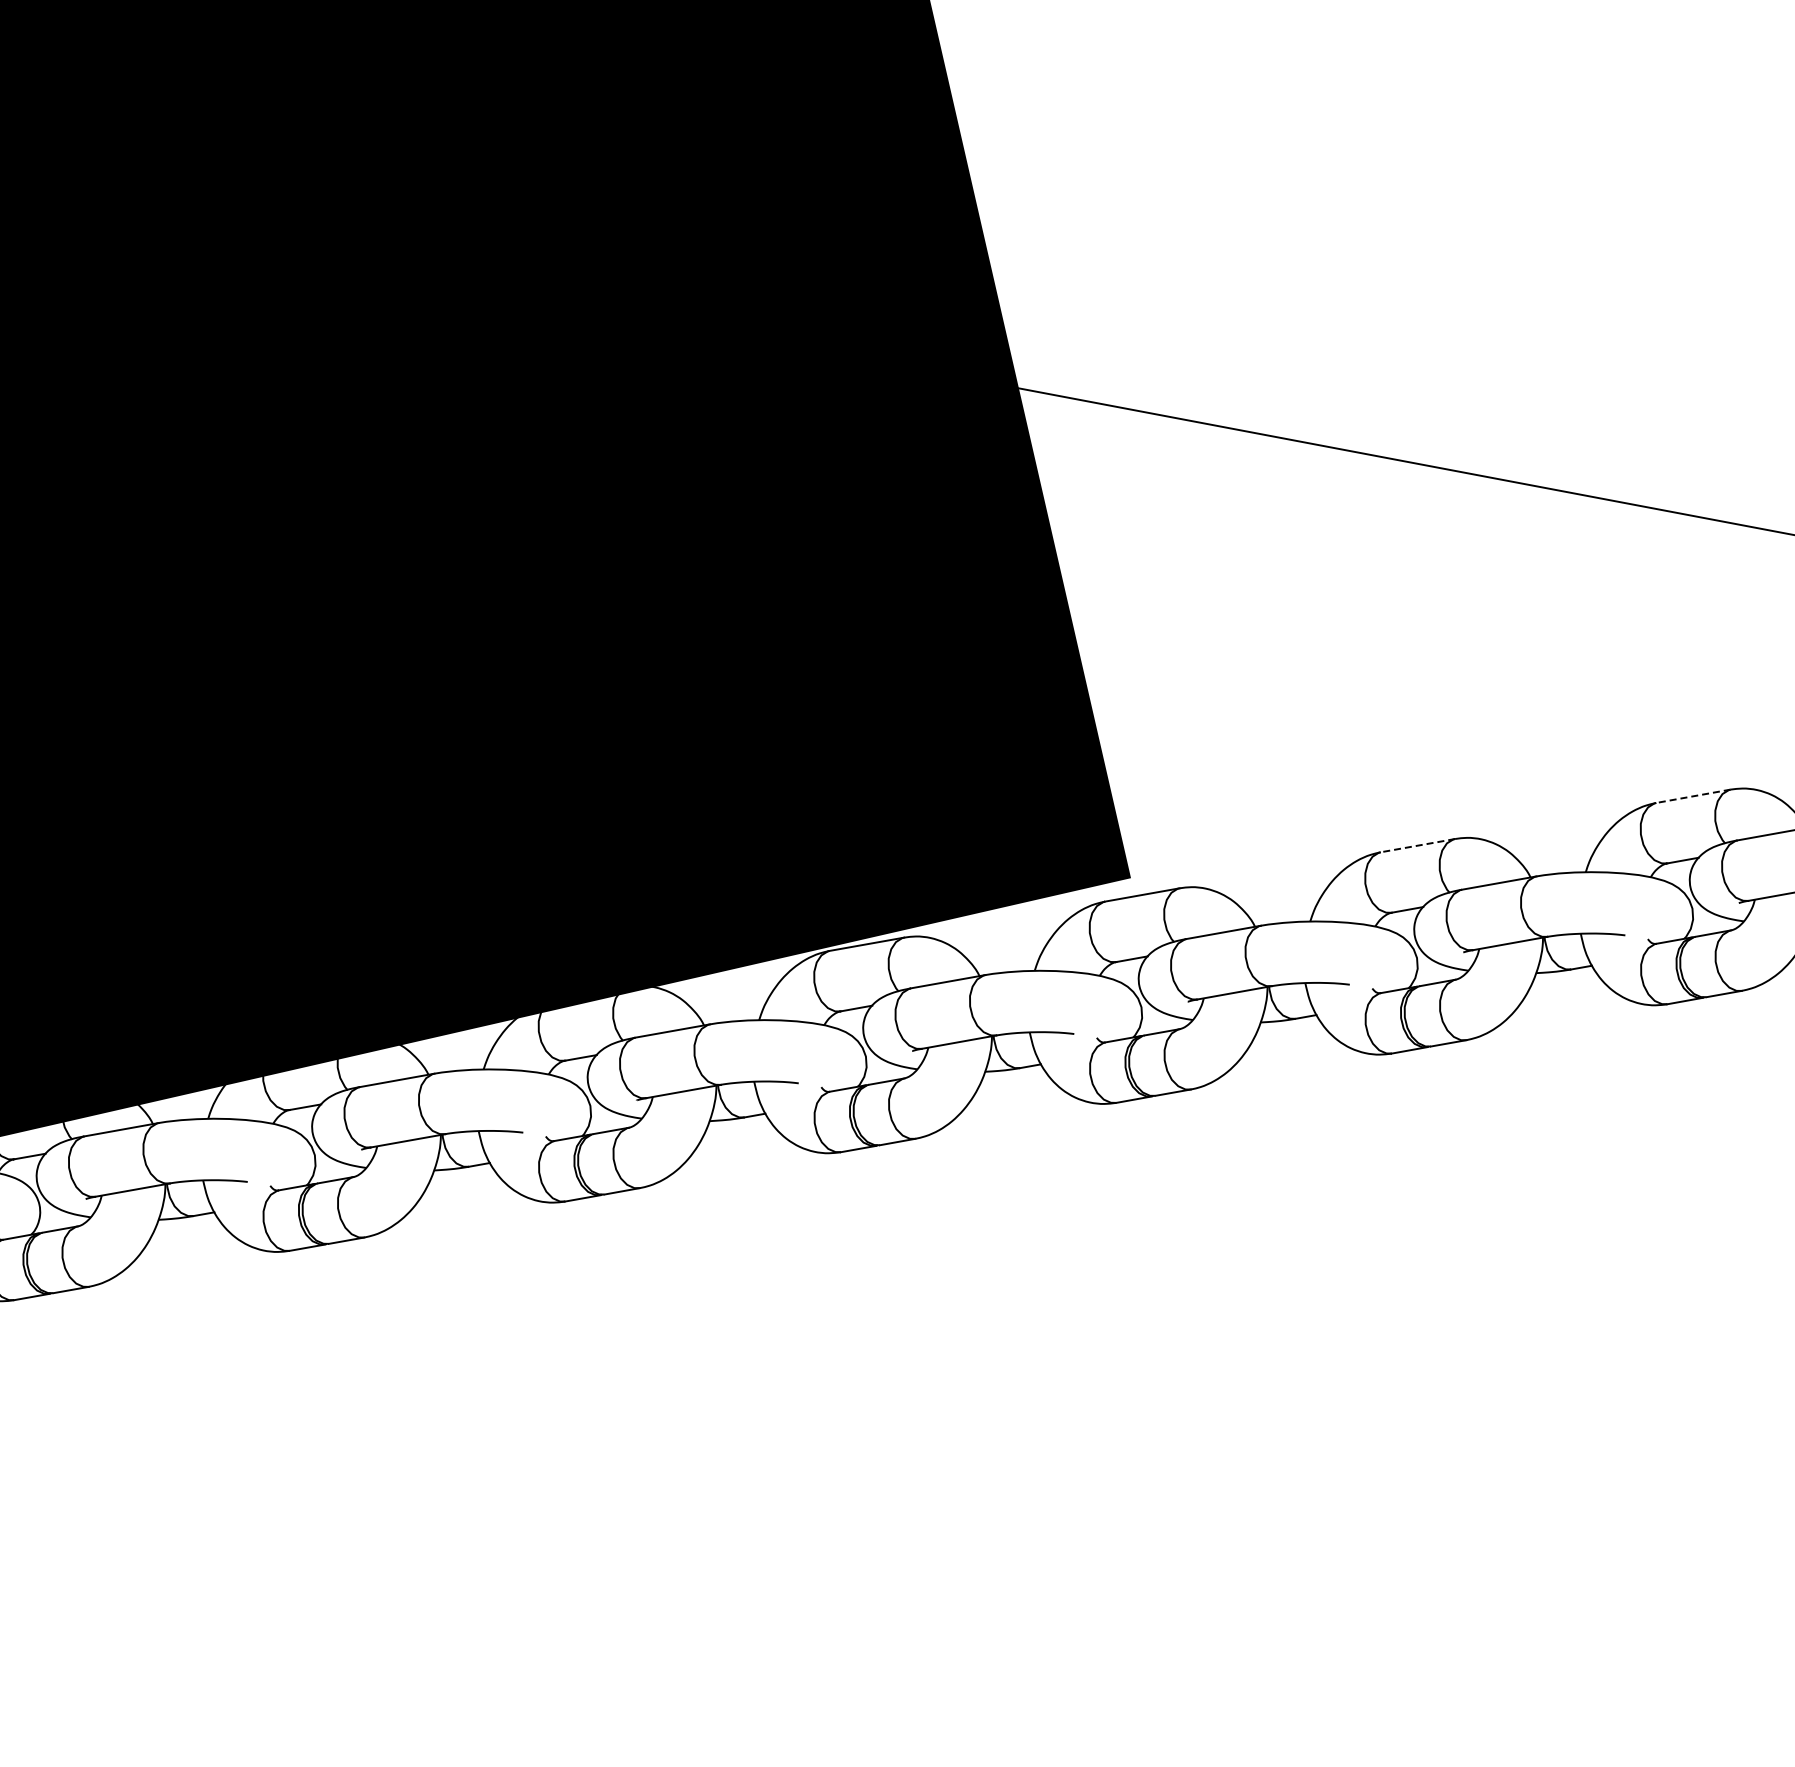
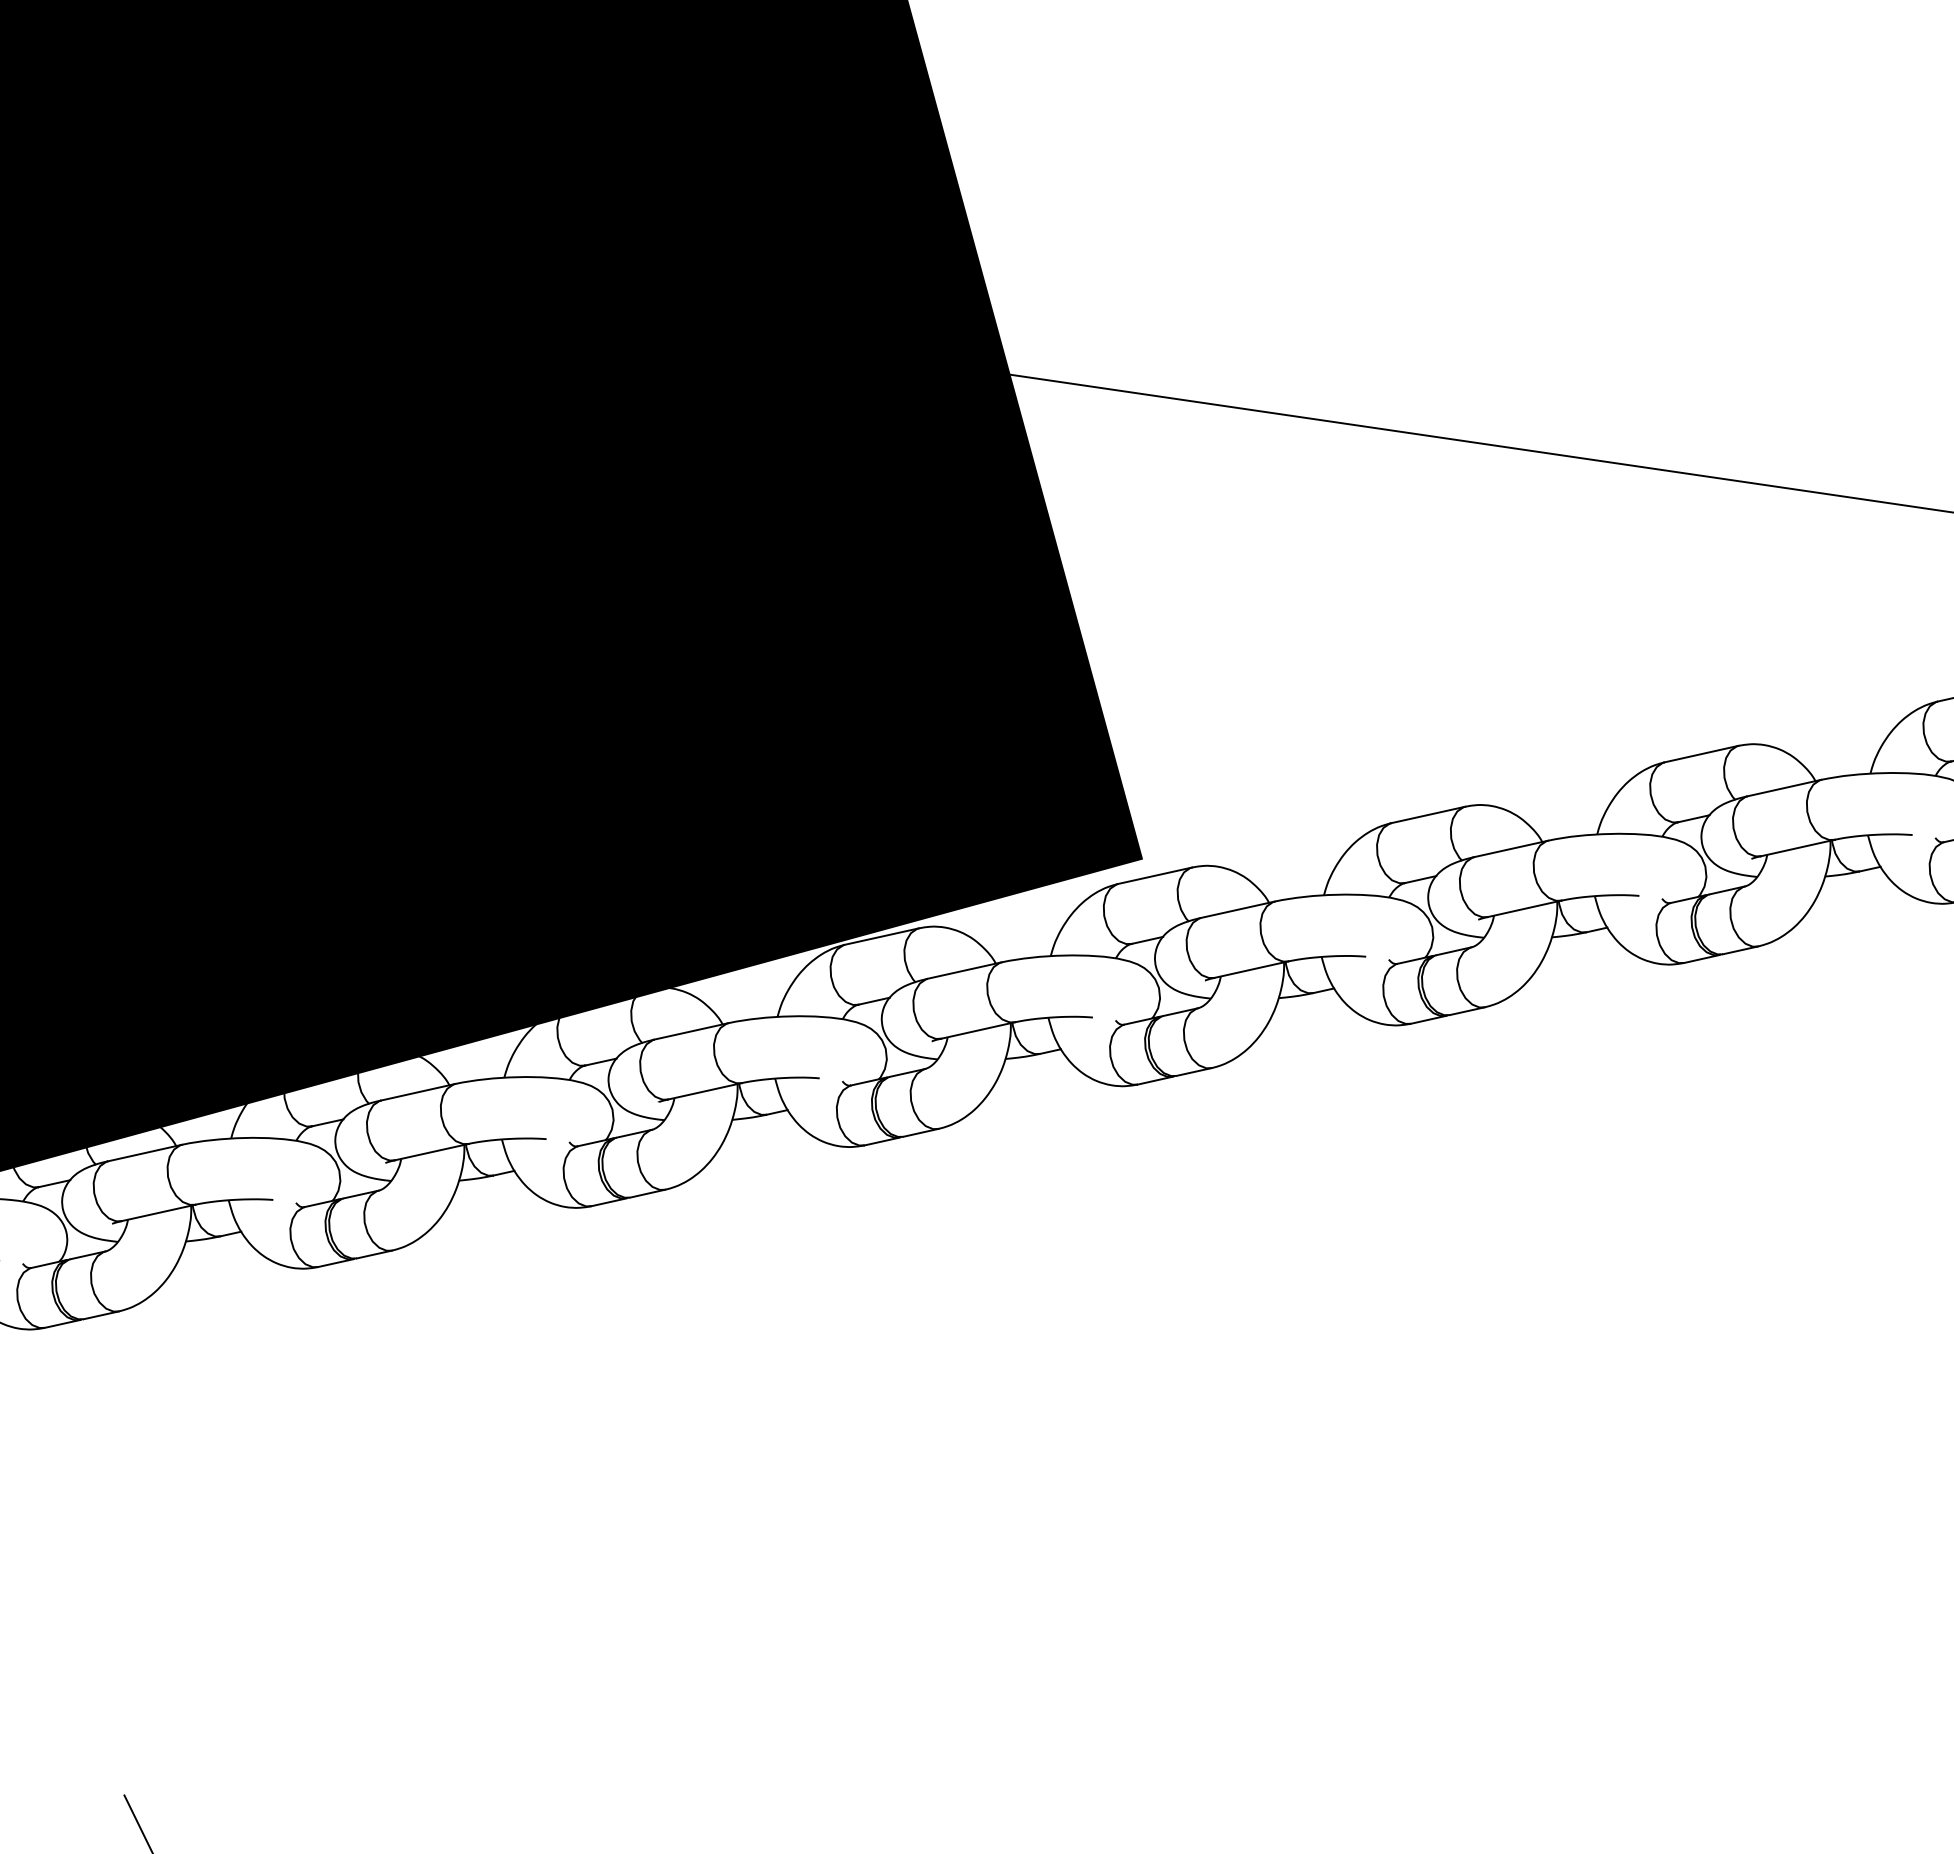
line: (1693, 796) -> (1701, 754), dashed -> solid
line: (1418, 845) -> (1428, 814), dashed -> solid

